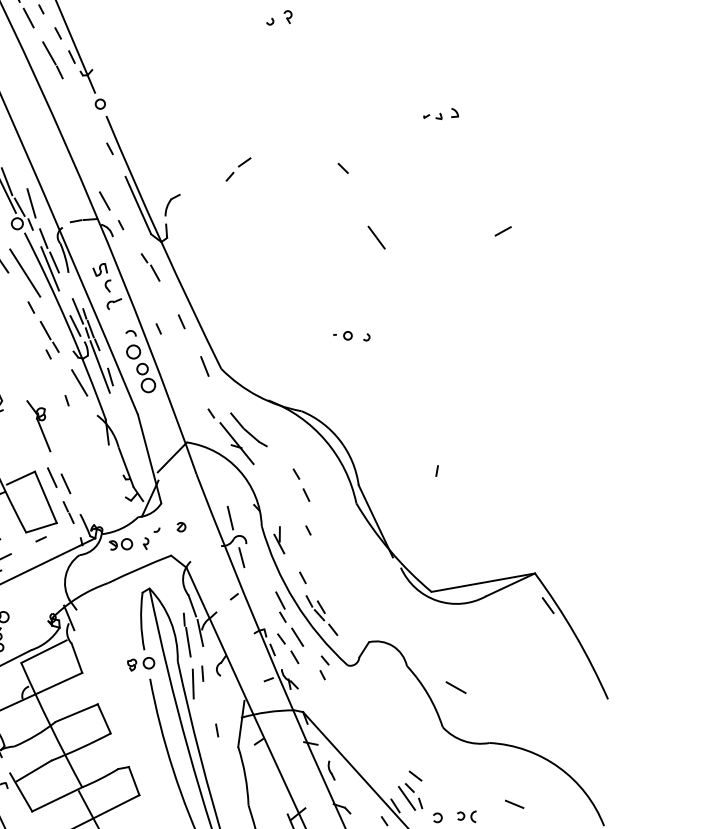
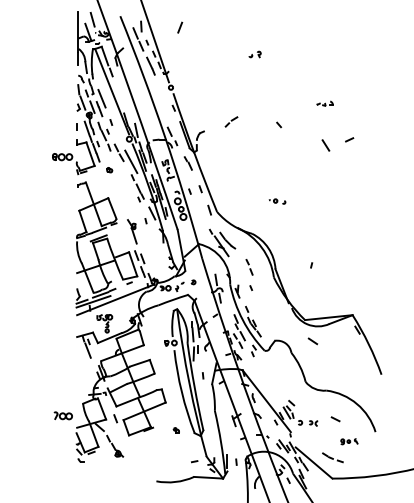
line: (502, 230) -> (349, 139), moved
line: (375, 237) -> (325, 145), moved
line: (455, 688) -> (312, 341), moved

